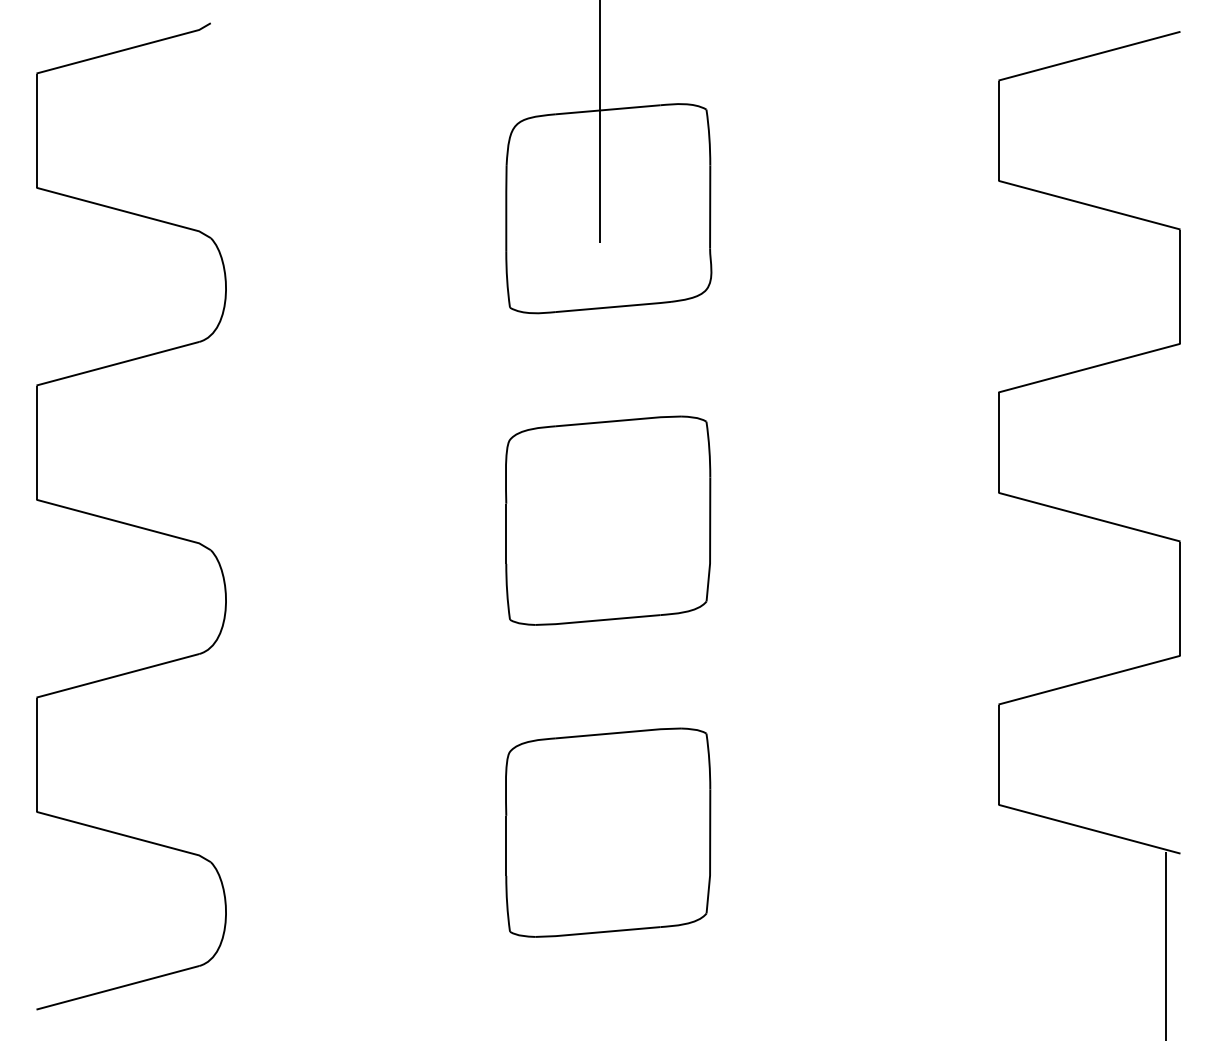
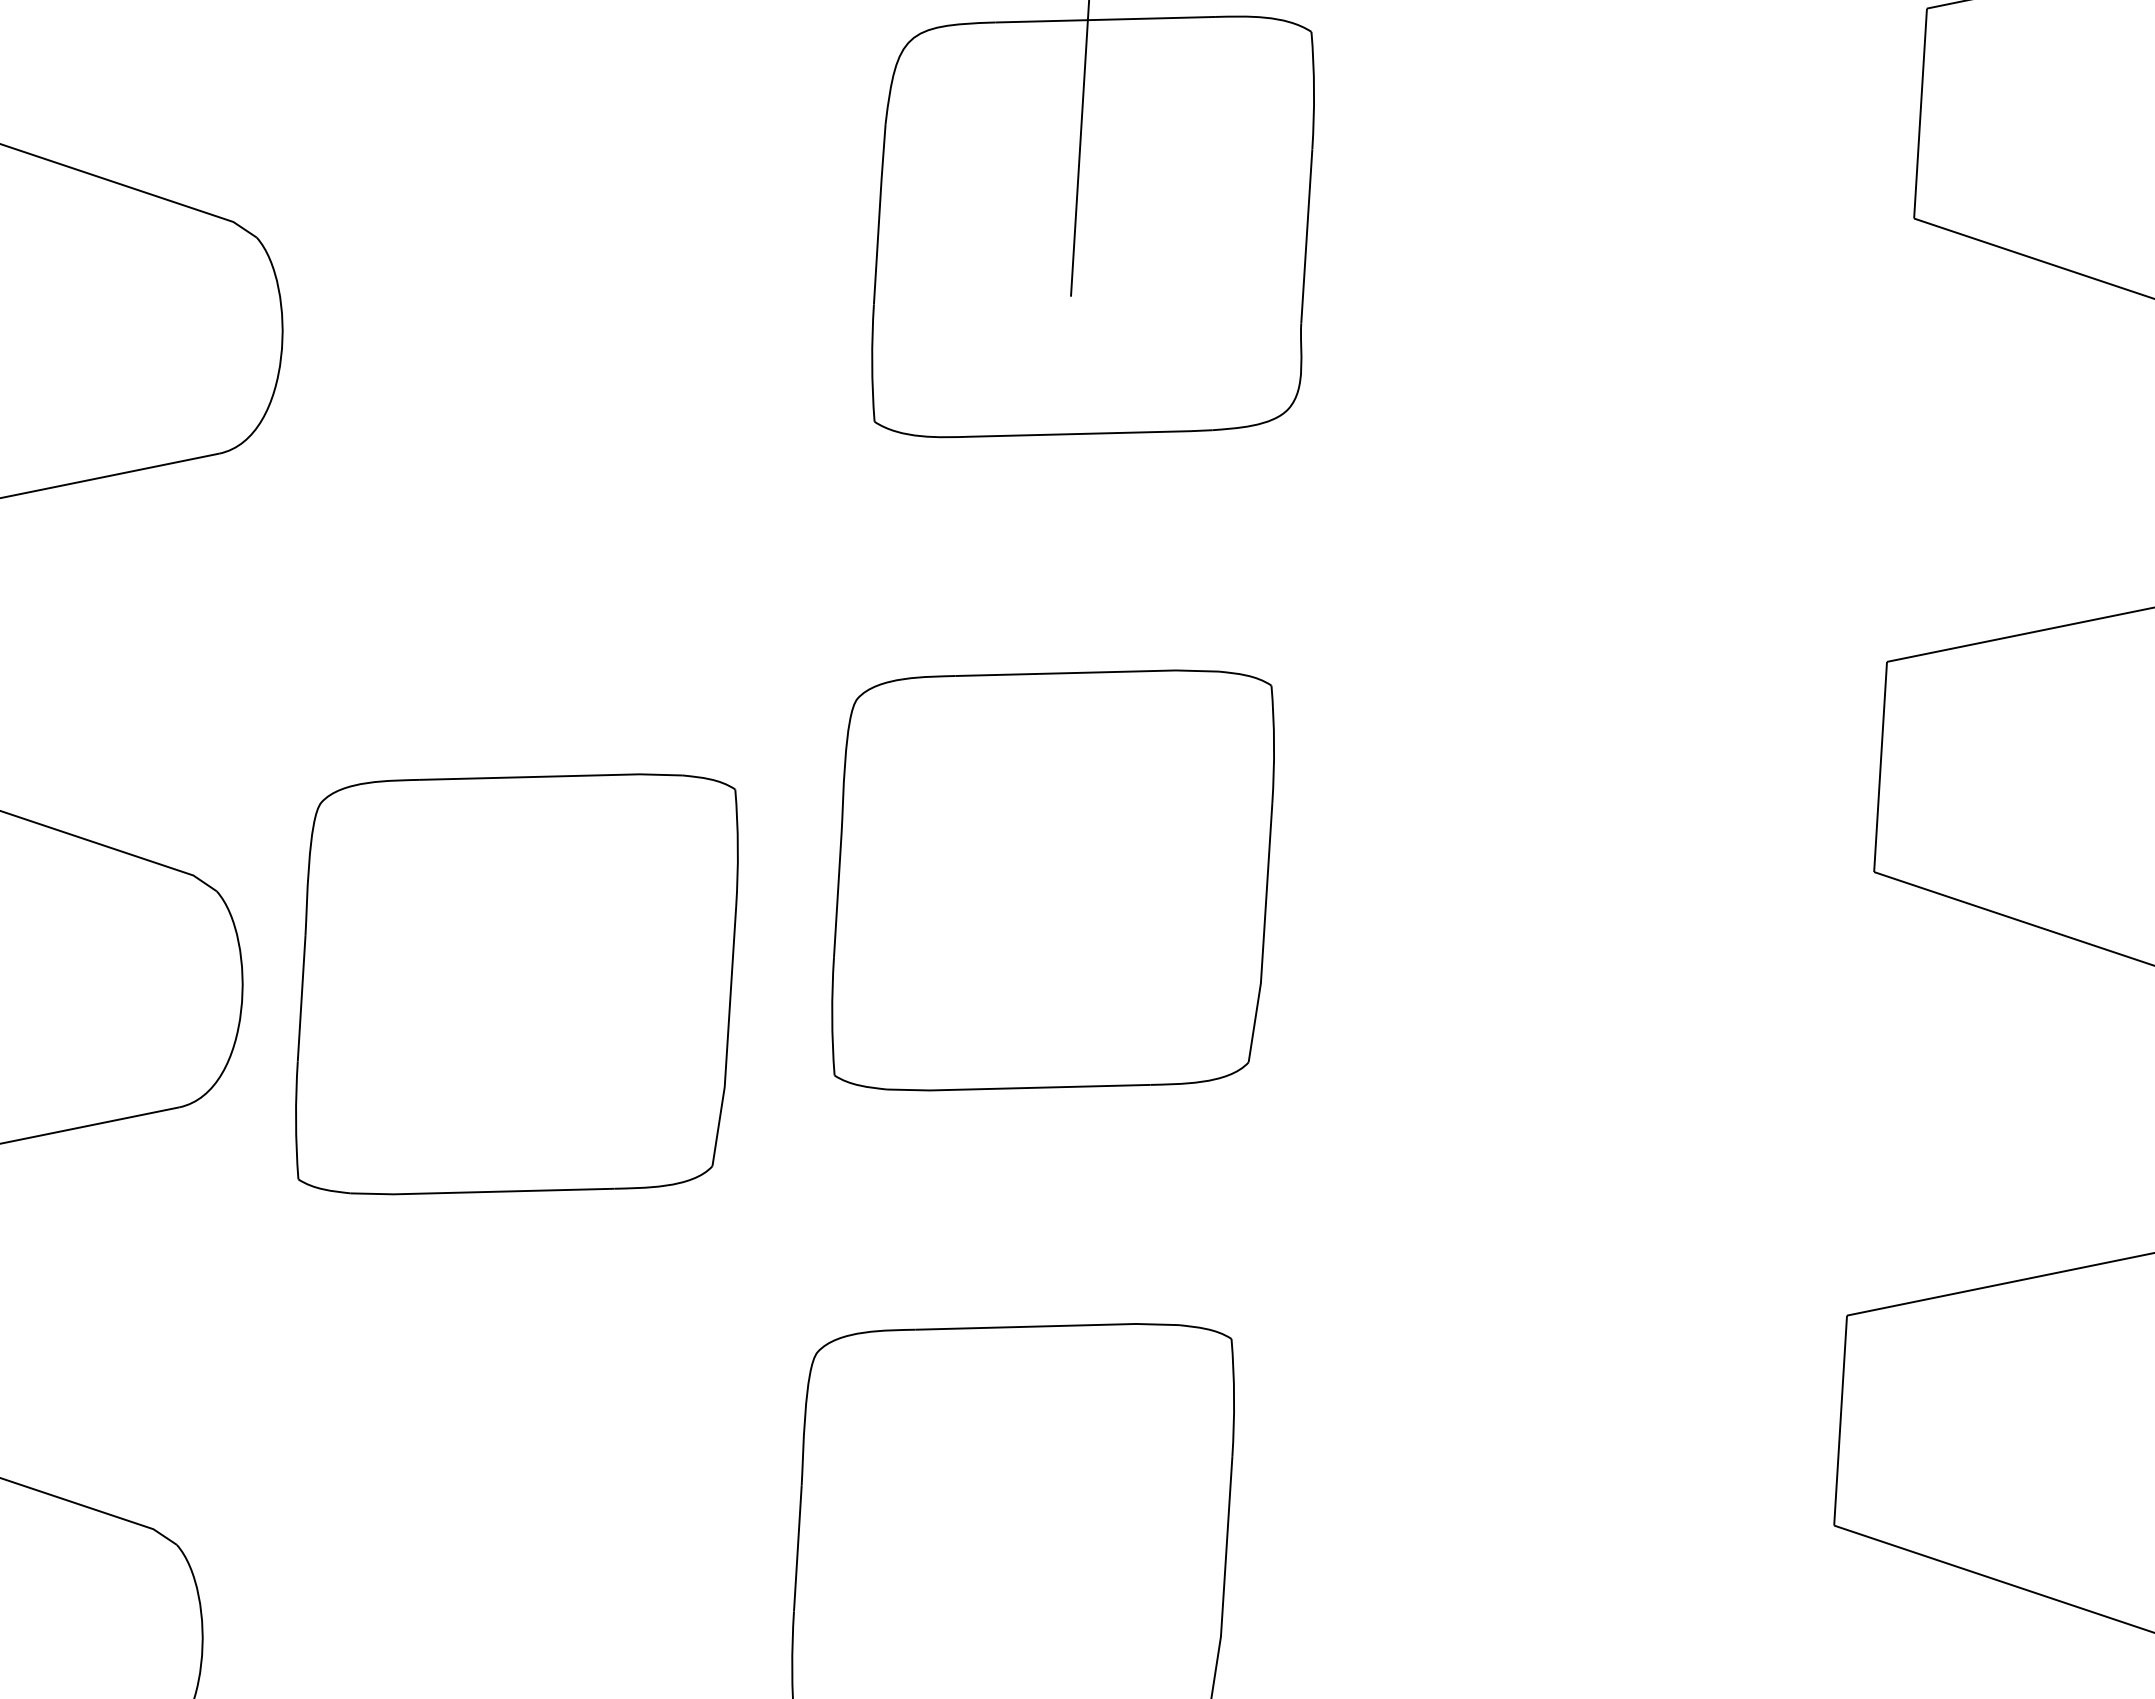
part: (356, 585) -> (517, 983), added

